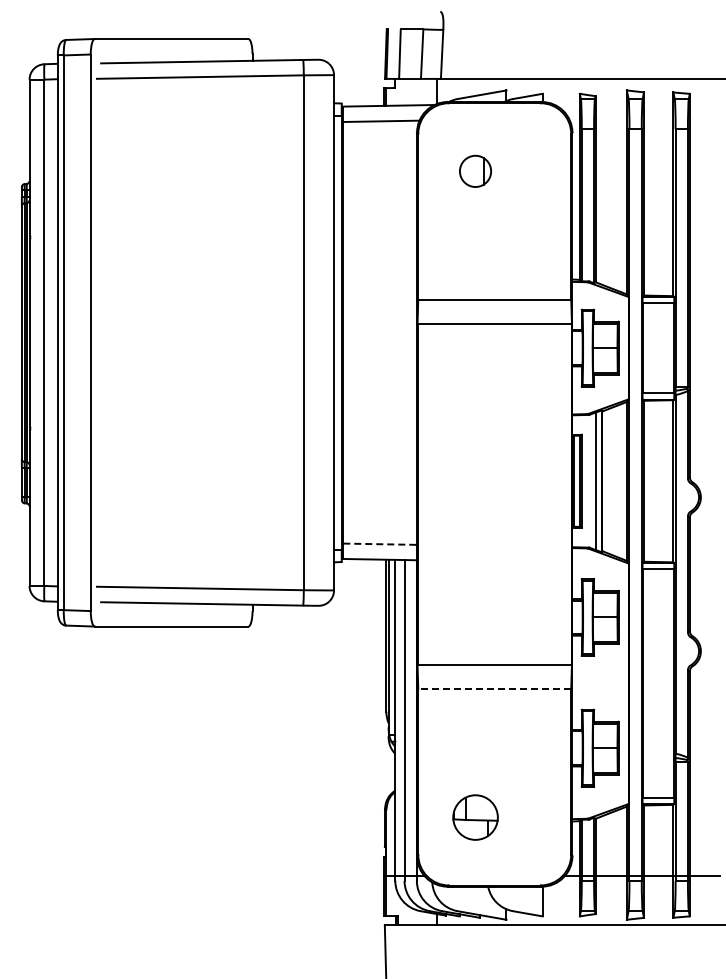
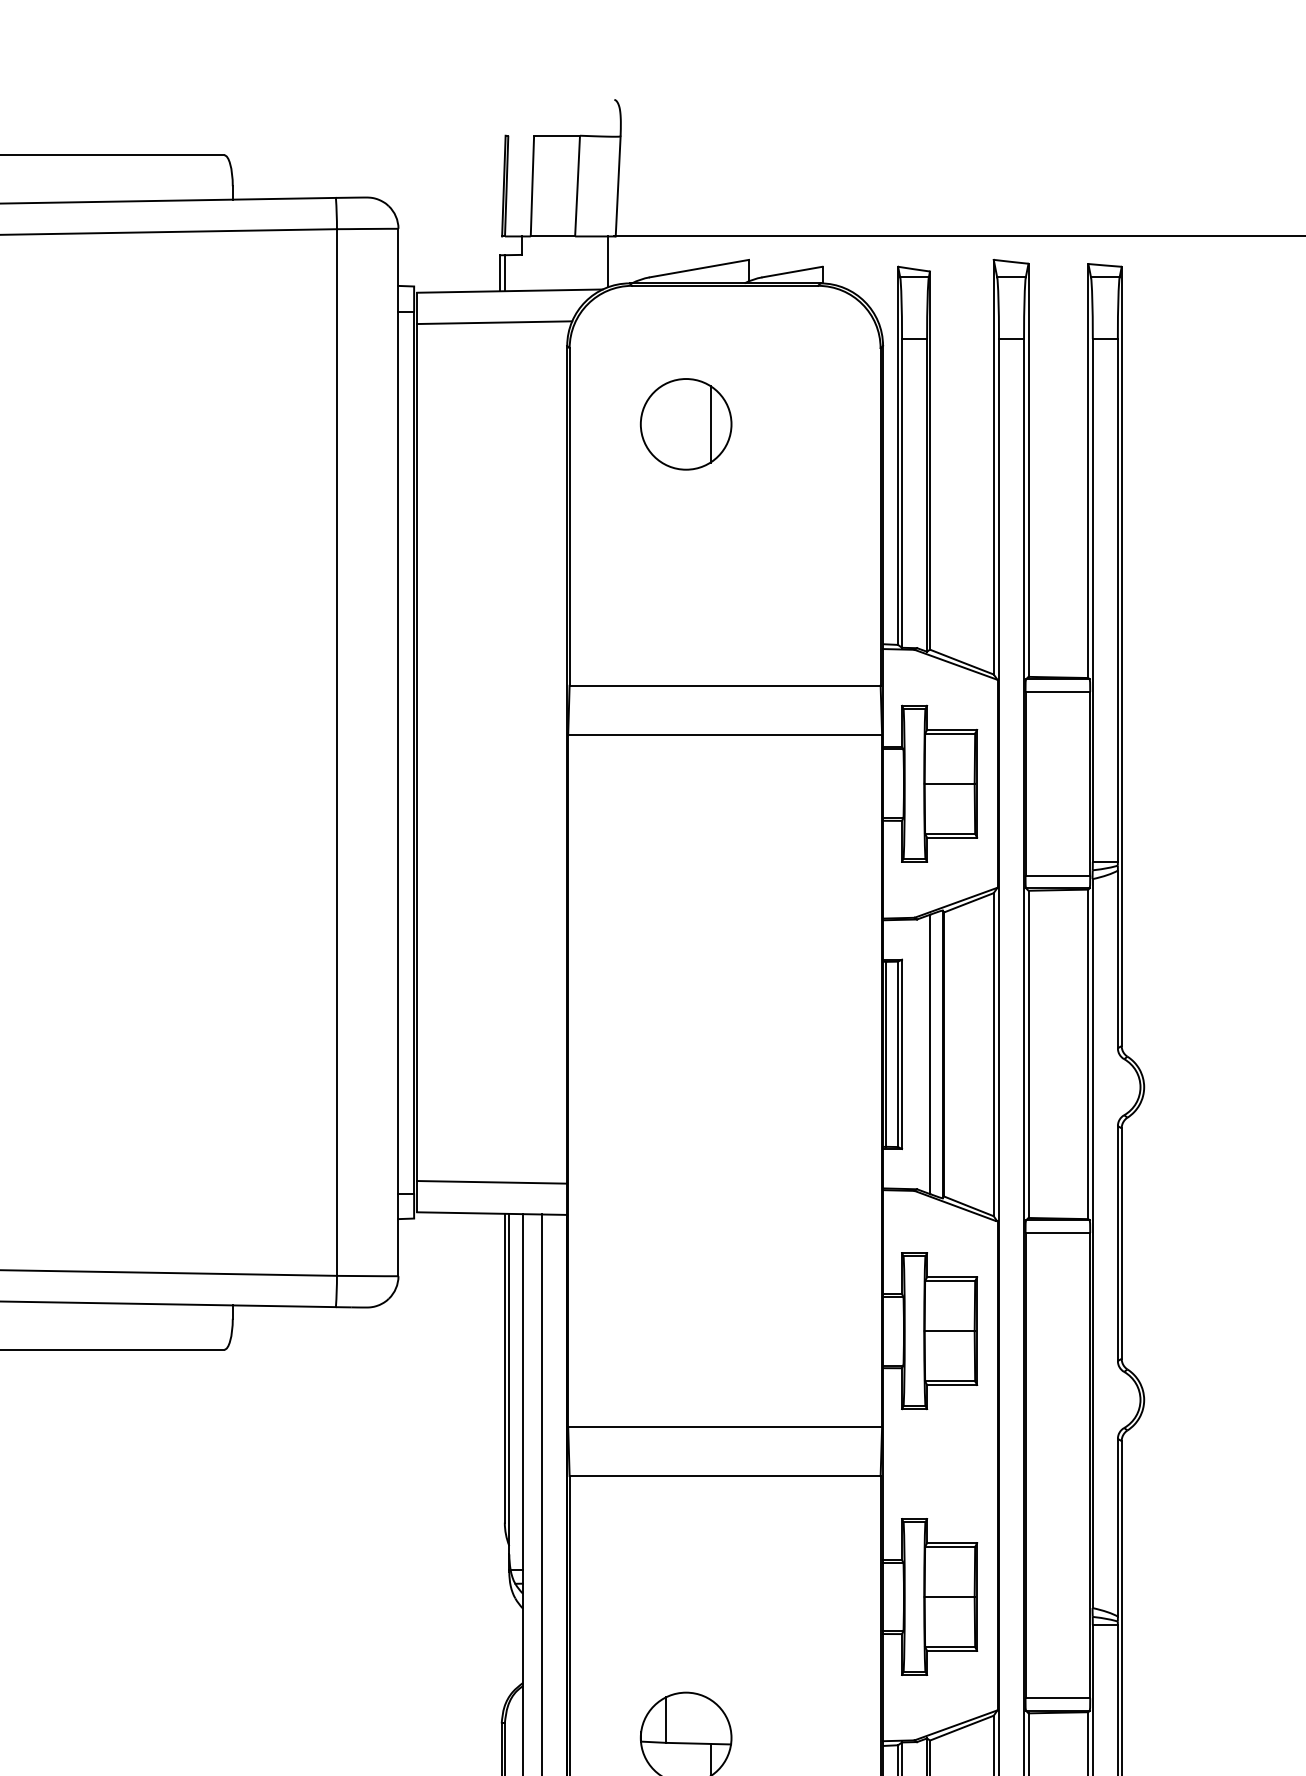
part: (475, 171) -> (686, 424), size x1.43
line: (380, 544) -> (492, 1182), dashed -> solid
line: (494, 688) -> (724, 1475), dashed -> solid

